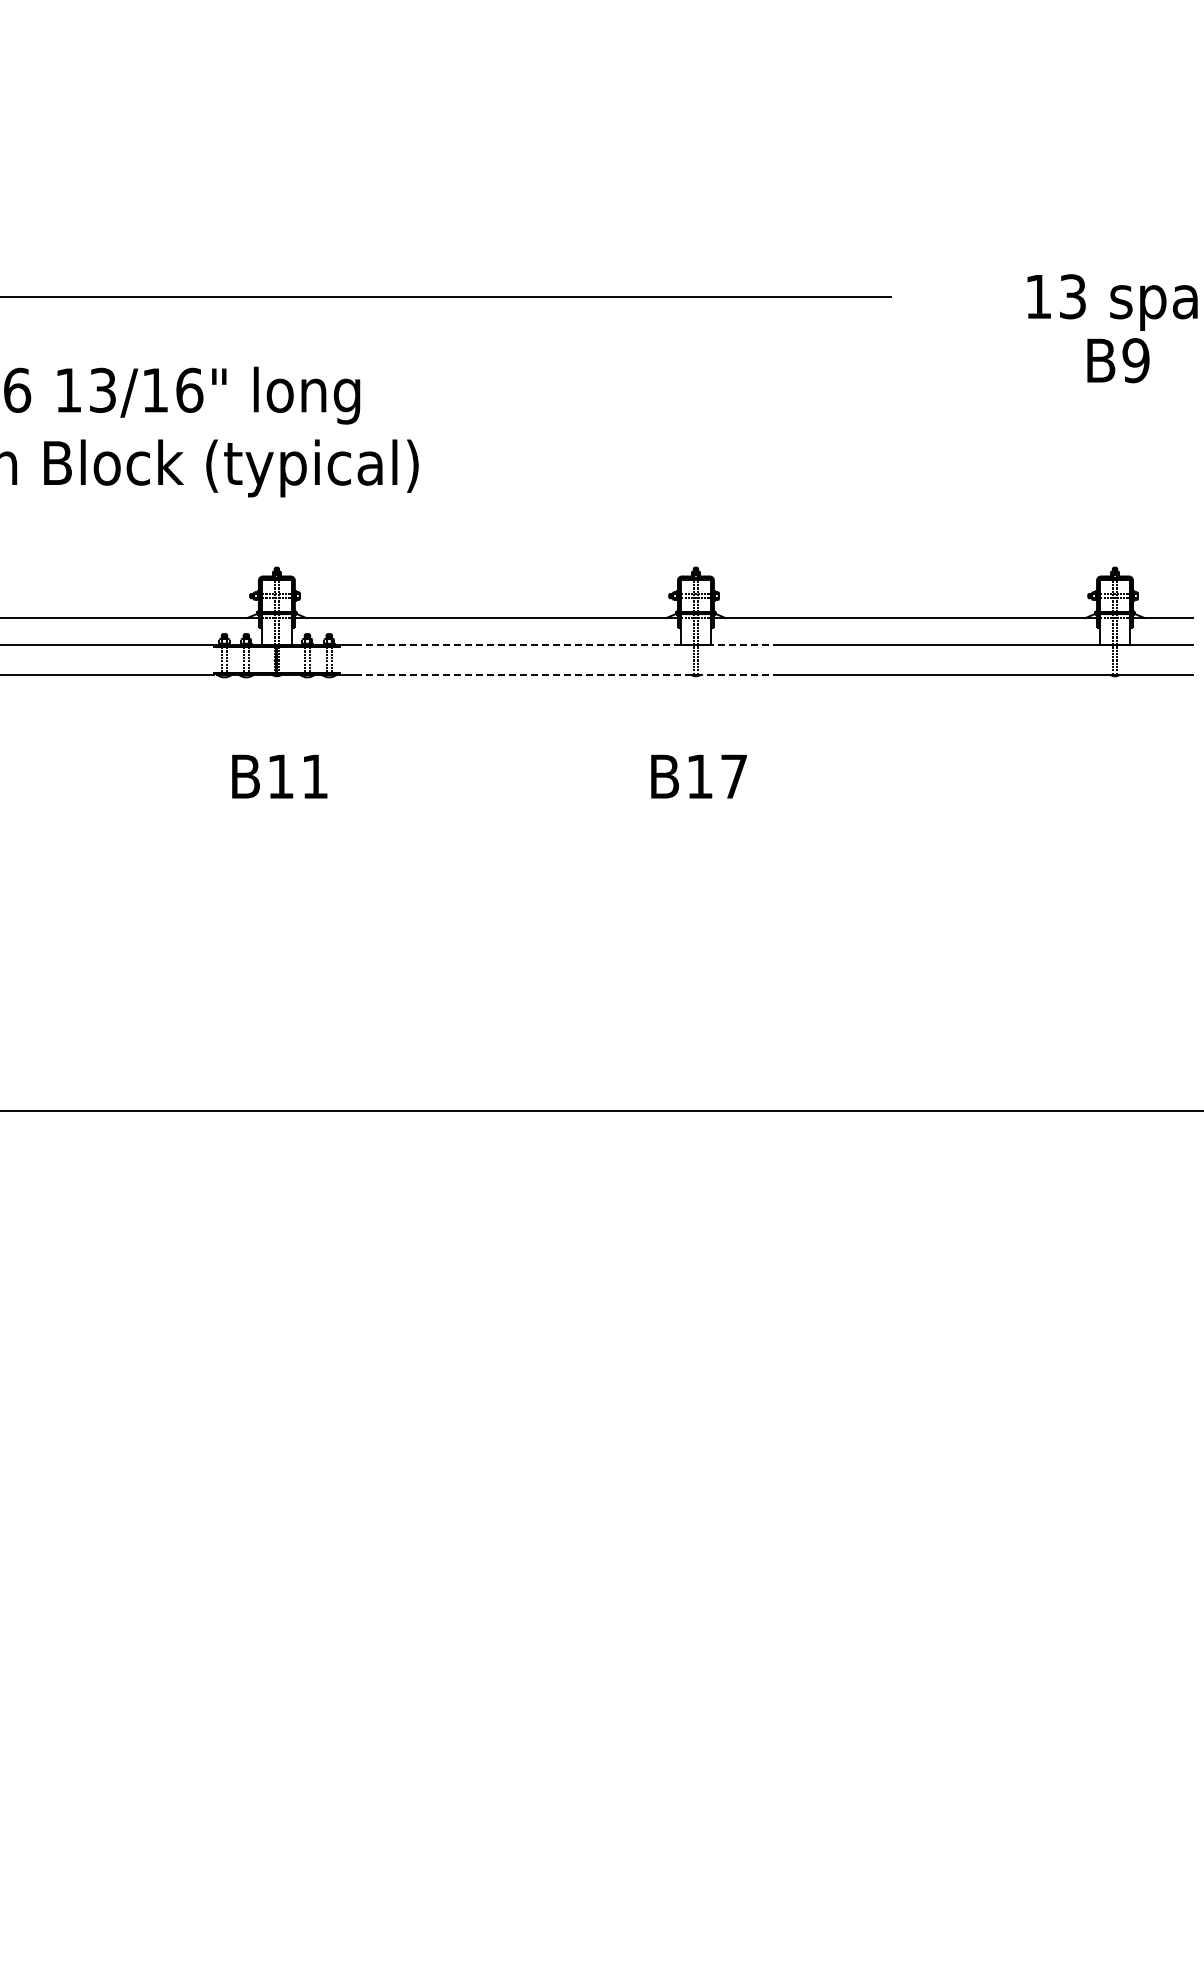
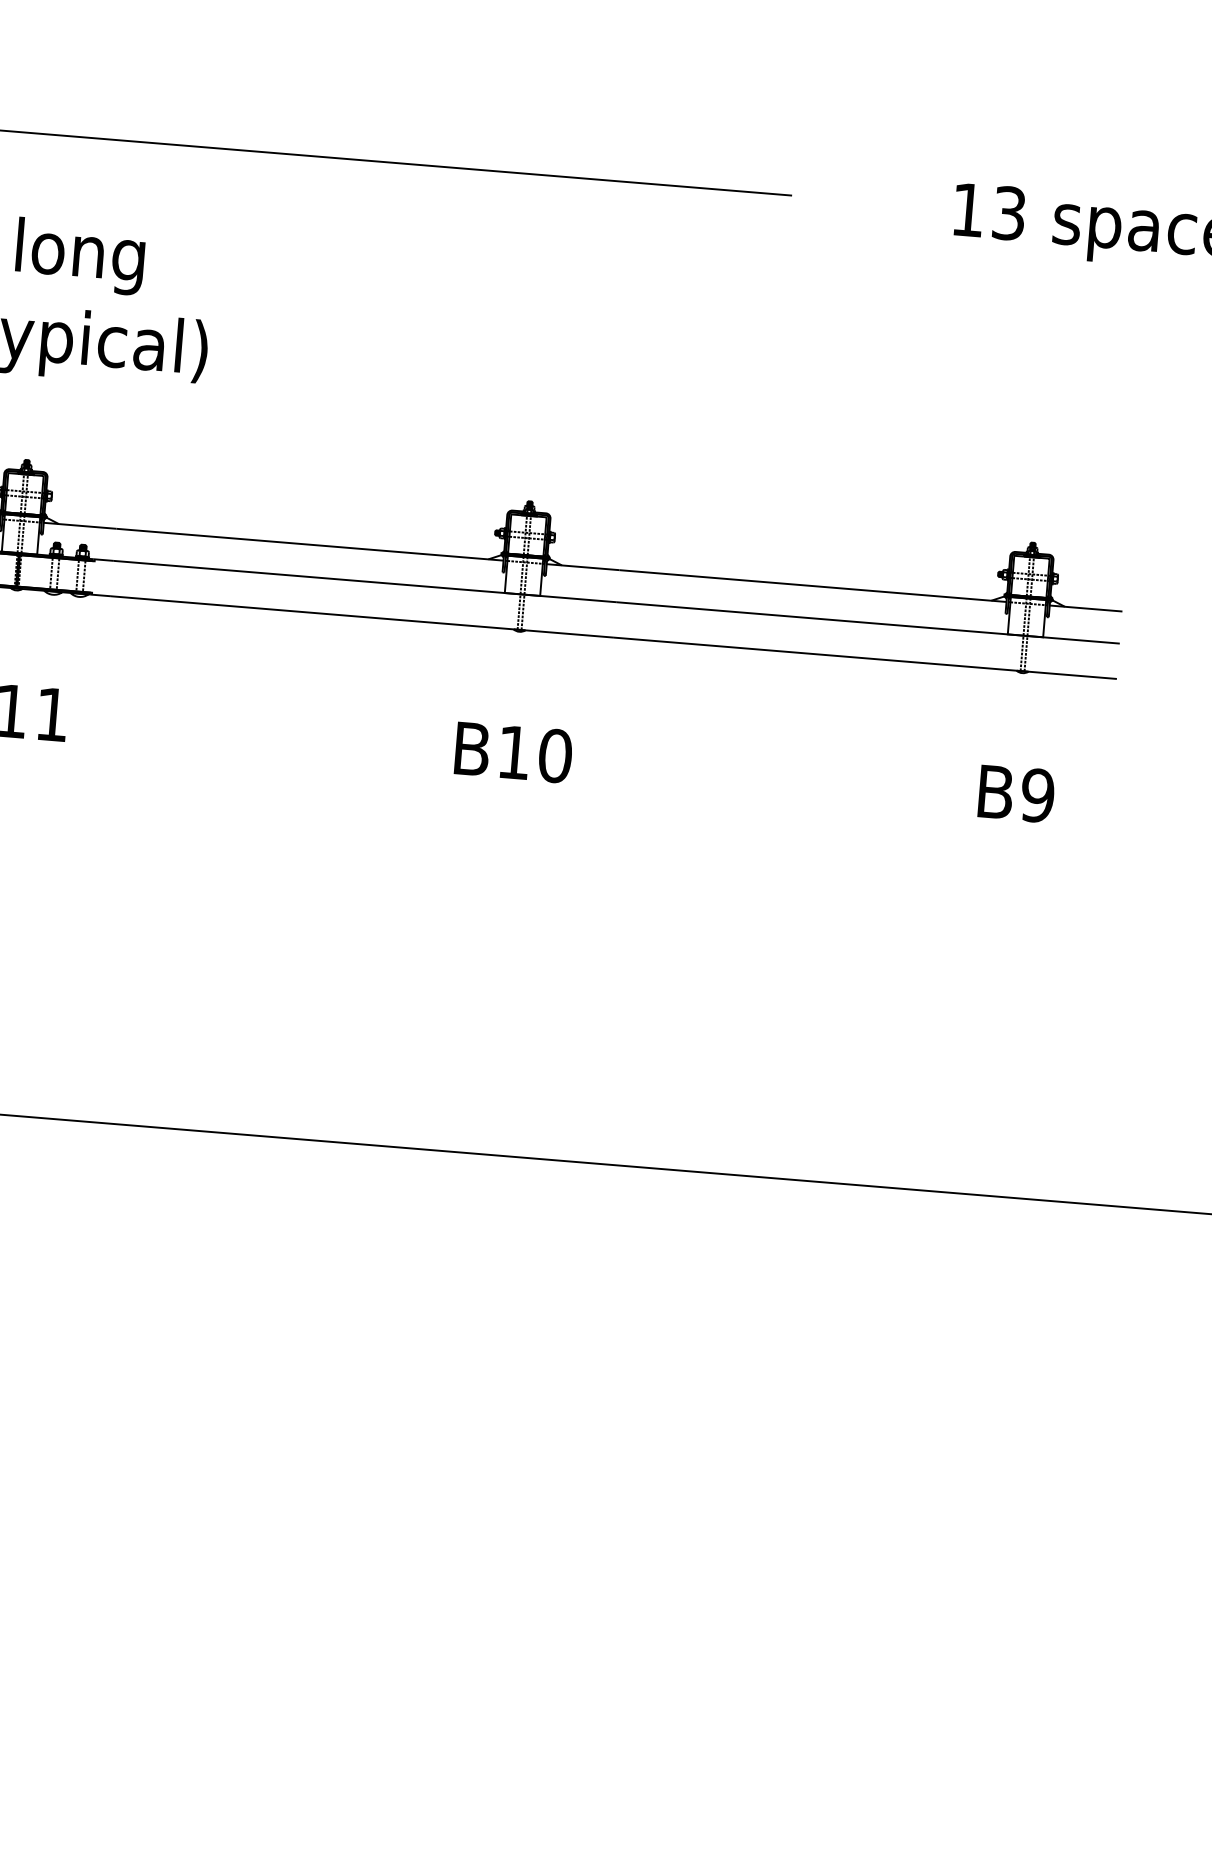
text: (1118, 360) -> (1016, 793), moved
line: (565, 645) -> (365, 581), dashed -> solid
line: (565, 674) -> (363, 616), dashed -> solid
text: (733, 776) -> (554, 755), B17 -> B10

